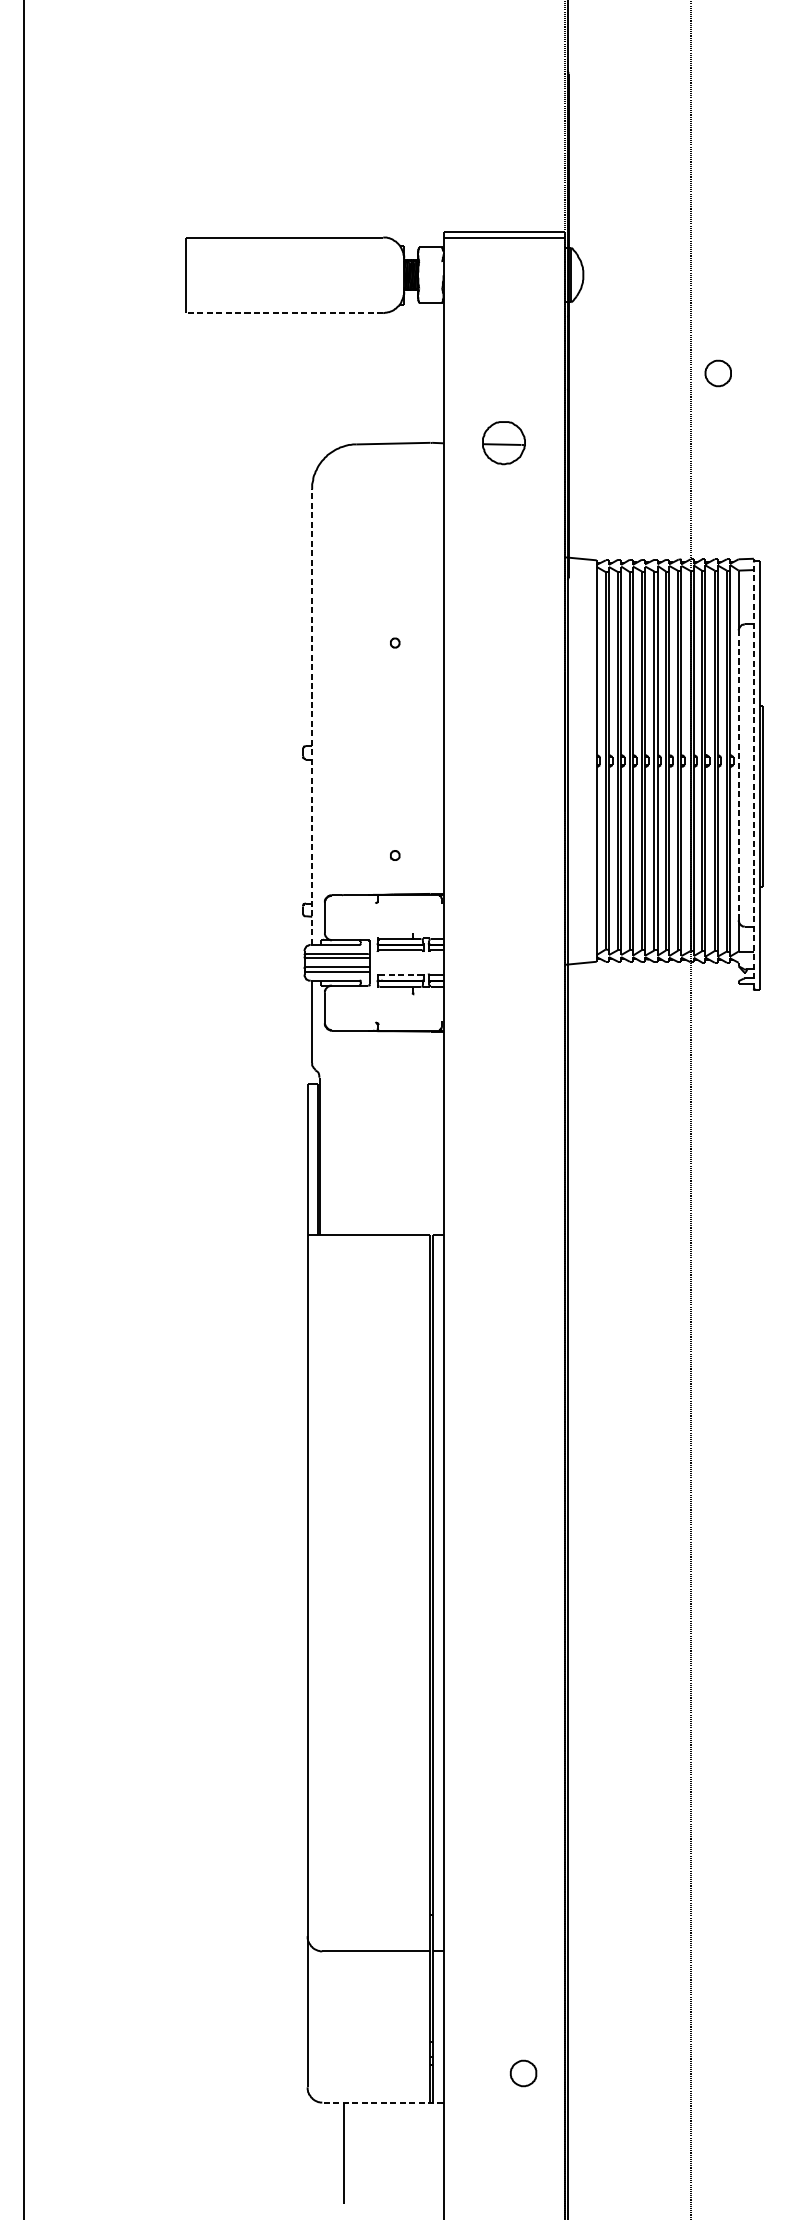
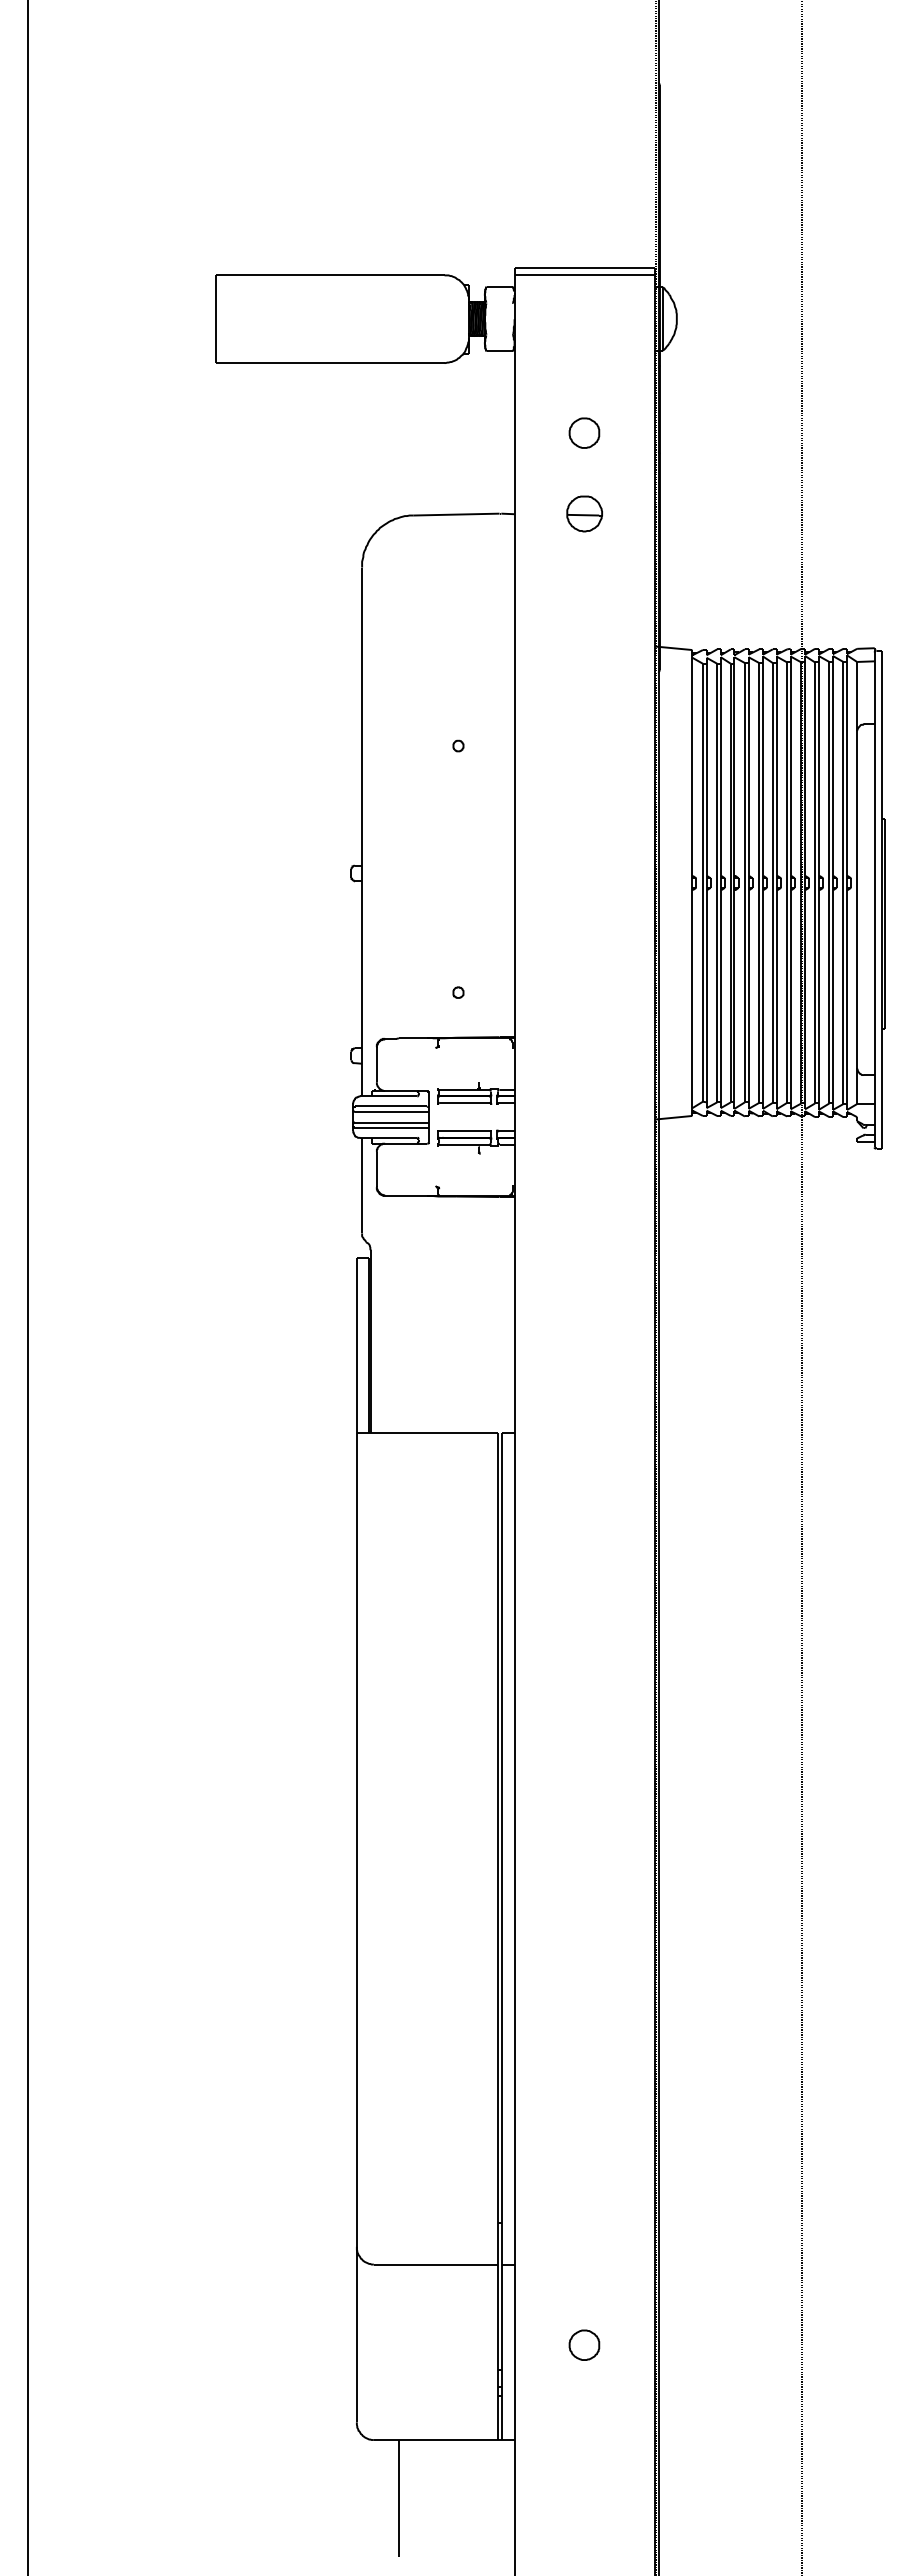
line: (284, 313) -> (329, 363), dashed -> solid
part: (718, 372) -> (584, 432), moved
part: (503, 442) -> (584, 513), size x0.71
line: (312, 716) -> (362, 831), dashed -> solid
line: (753, 773) -> (874, 897), dashed -> solid
line: (739, 775) -> (857, 899), dashed -> solid
line: (400, 975) -> (464, 1131), dashed -> solid
part: (523, 2072) -> (584, 2344), moved
line: (382, 2102) -> (443, 2440), dashed -> solid

